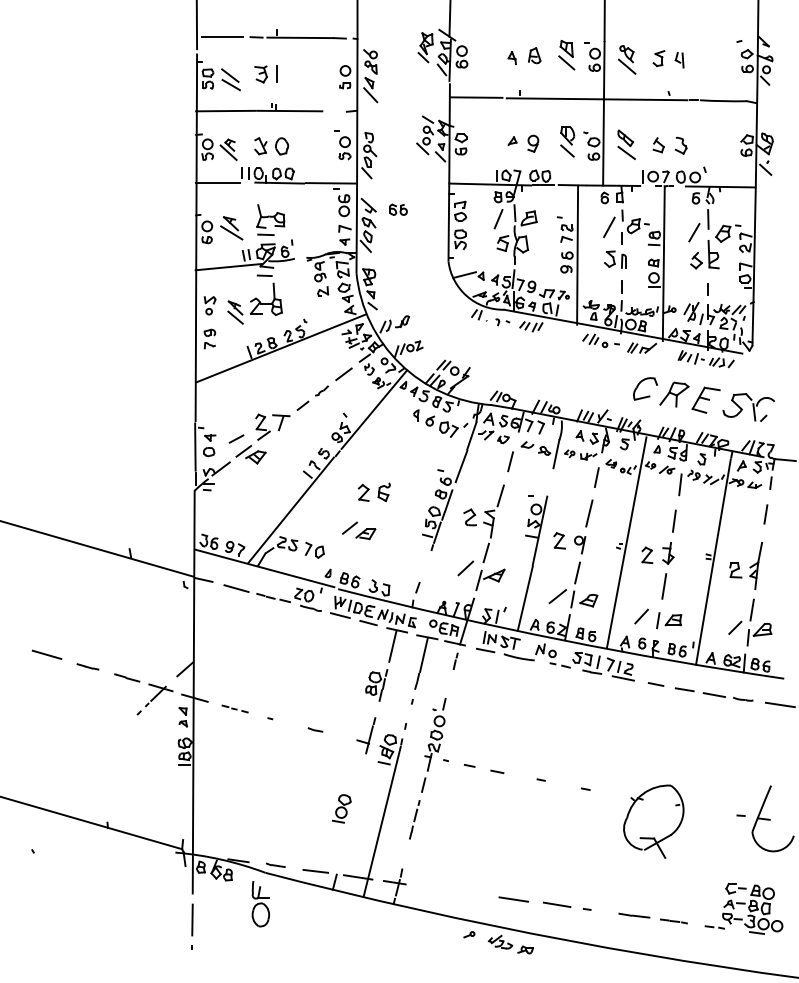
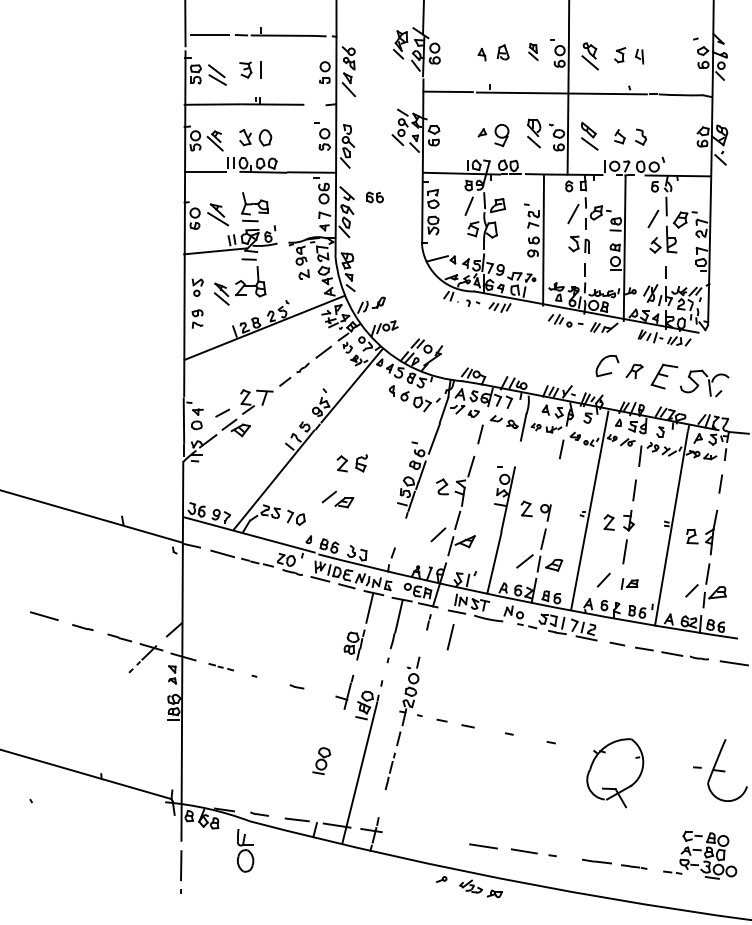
part: (566, 54) -> (533, 51), size x0.6
part: (532, 142) -> (501, 134), size x1.4
part: (674, 394) -> (634, 371), size x0.6
line: (589, 513) -> (450, 637), moved
part: (668, 620) -> (629, 583), size x0.7

